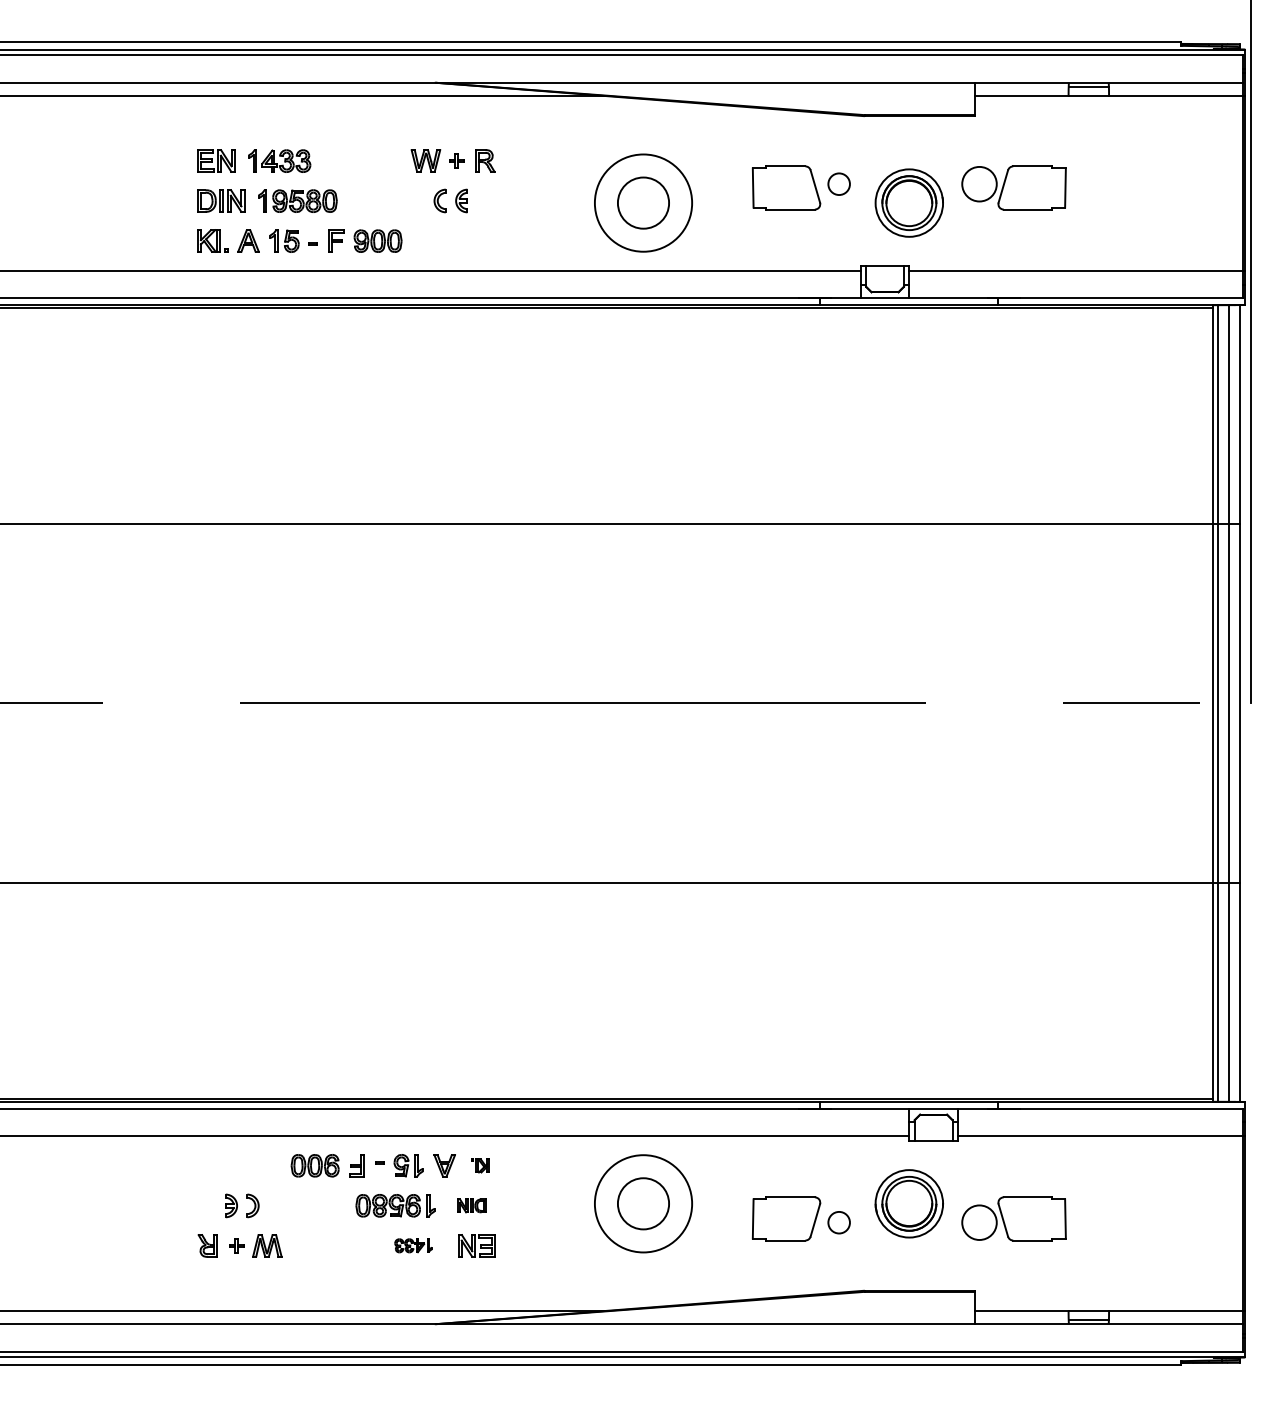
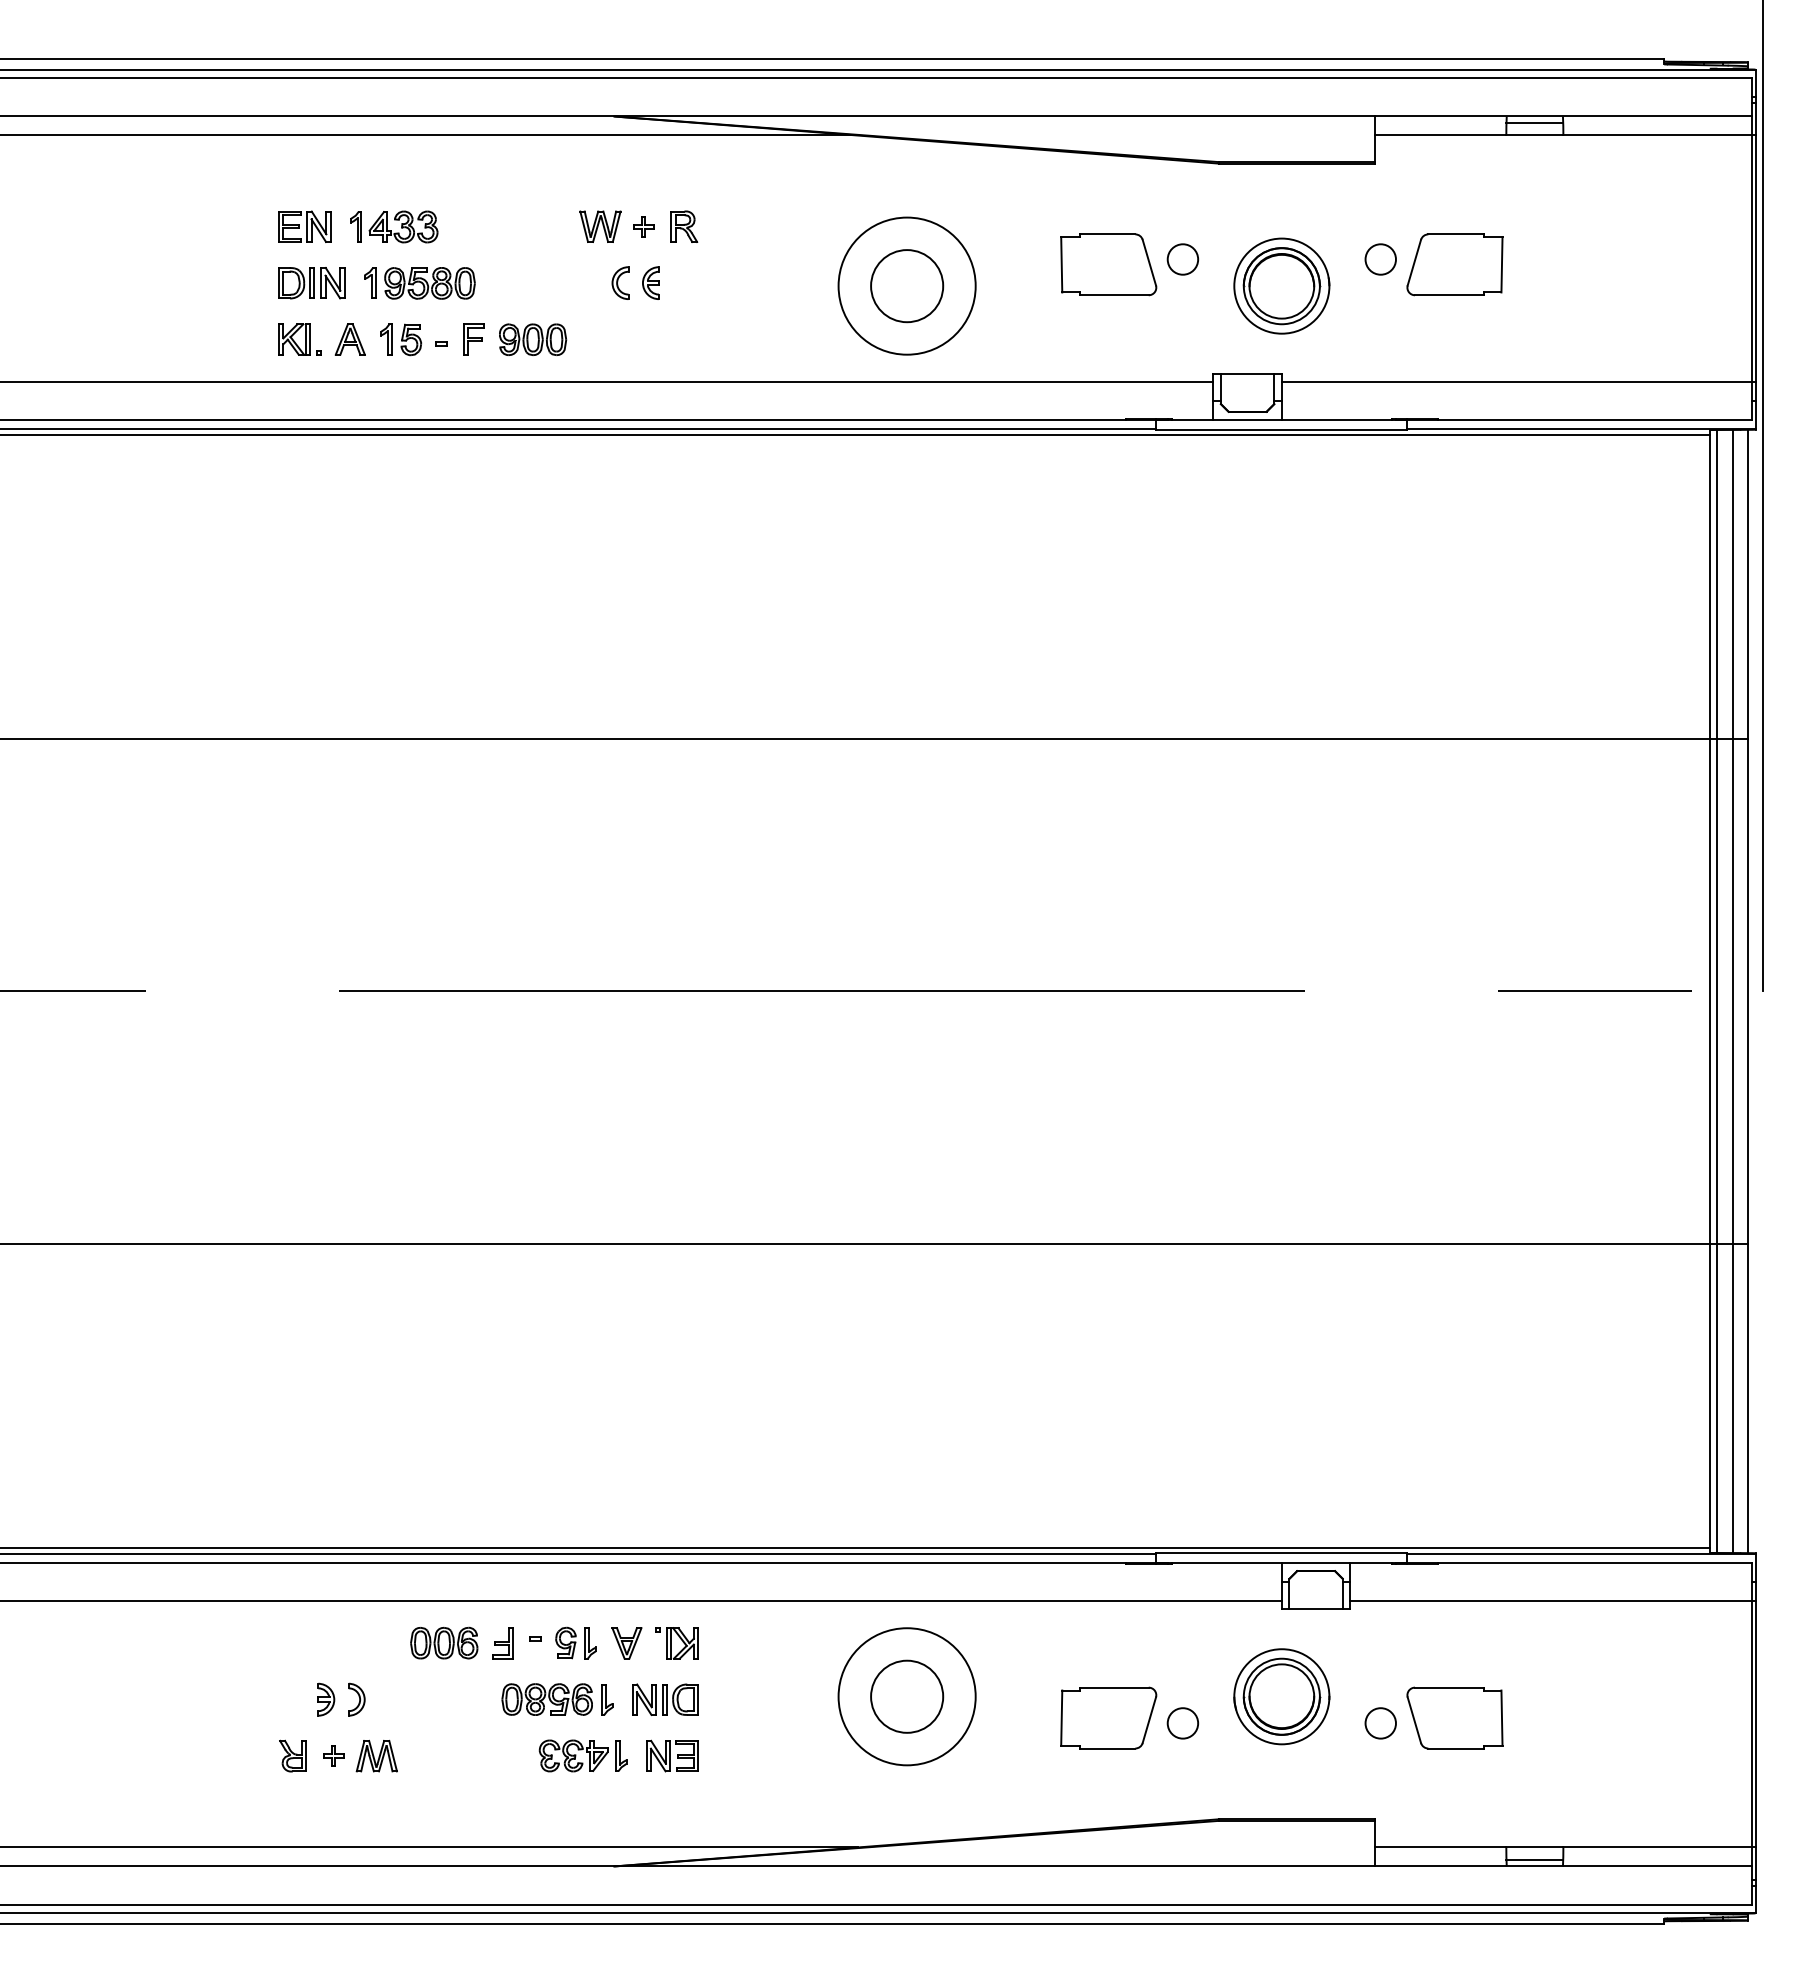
circle: (979, 184) -> (1380, 259), size x0.62
part: (479, 1166) -> (676, 1643), size x1.67
part: (472, 1205) -> (665, 1699), size x1.67
circle: (979, 1222) -> (1380, 1723), size x0.62
part: (413, 1245) -> (582, 1755), size x1.67

